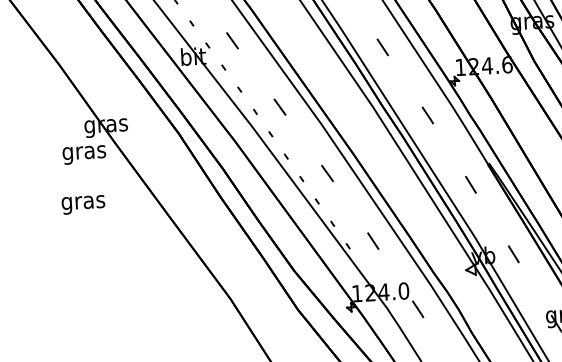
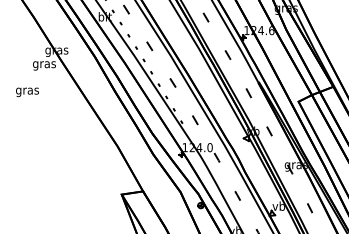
text: (83, 205) -> (27, 92), moved

